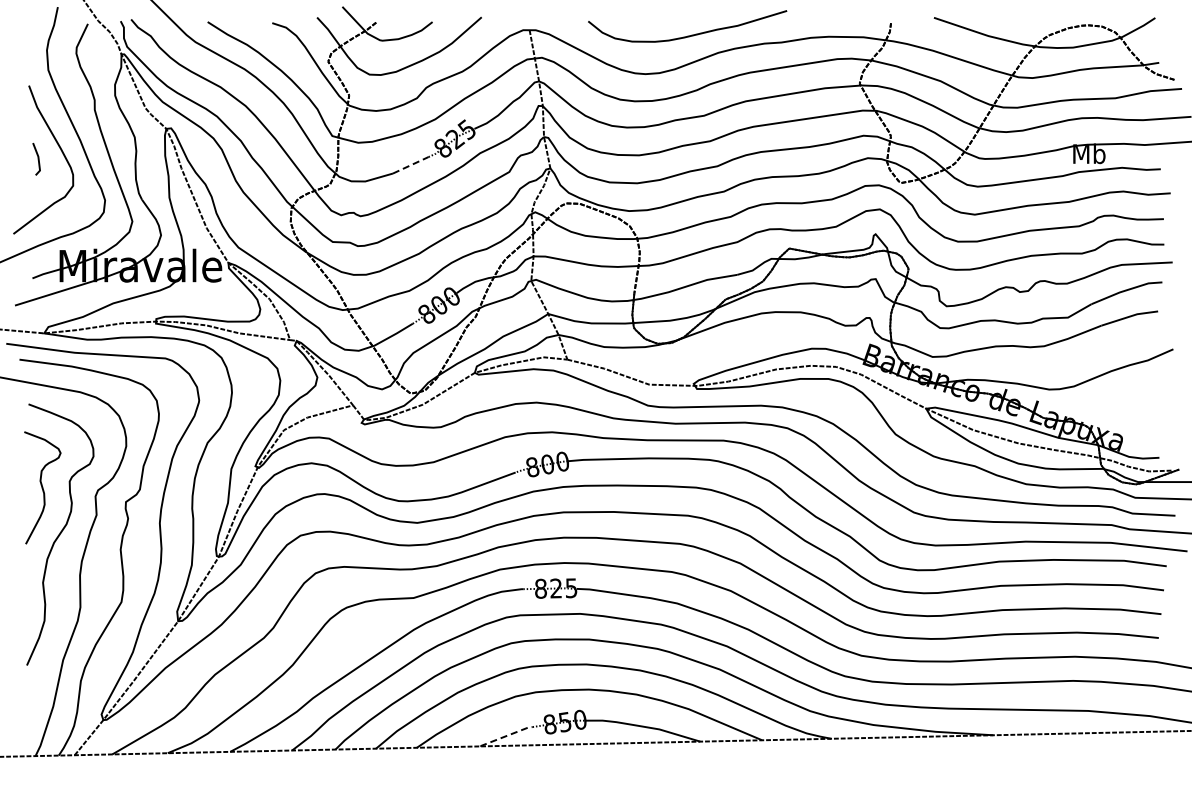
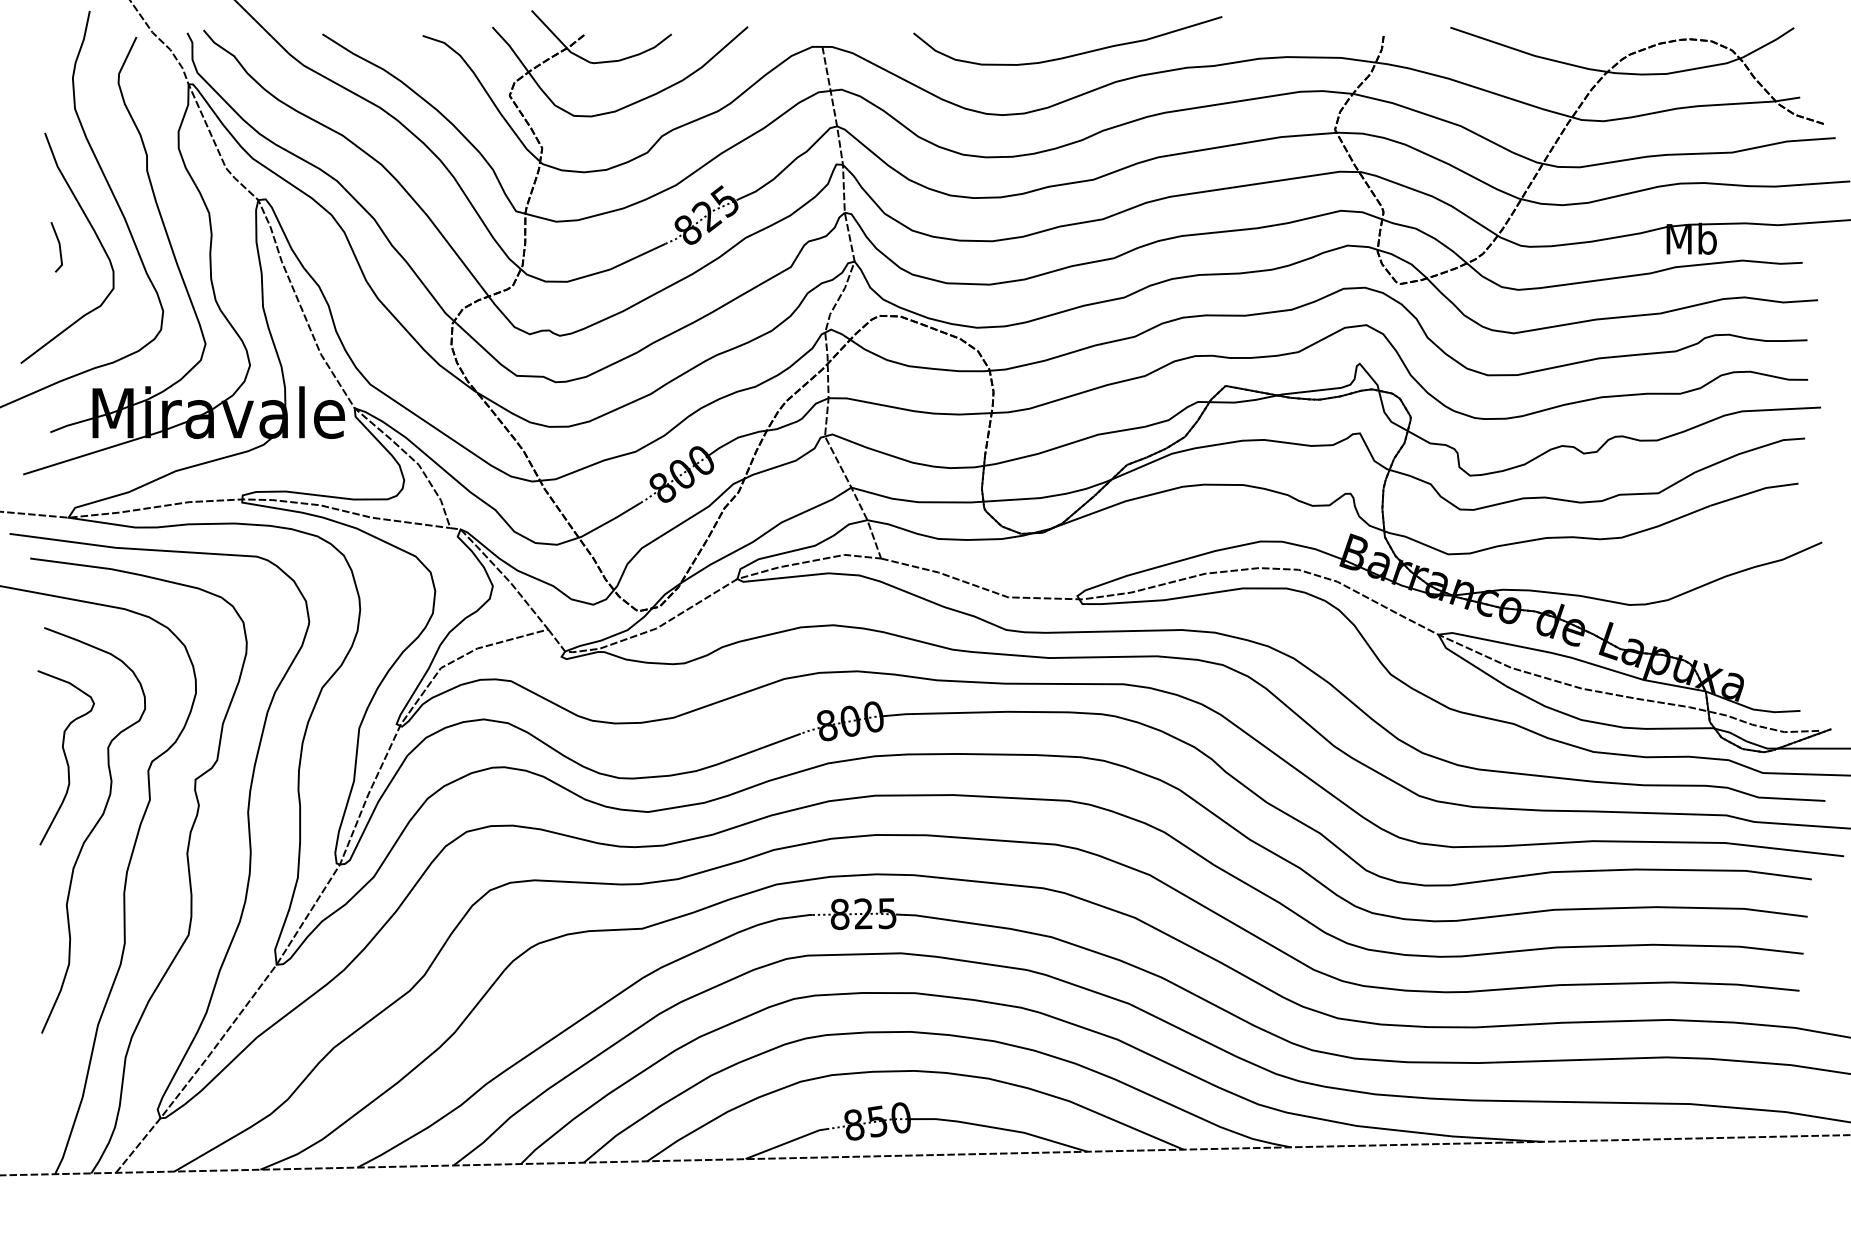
line: (410, 165) -> (637, 256), dashed -> solid
line: (506, 736) -> (786, 1143), dashed -> solid

